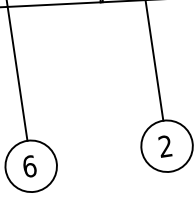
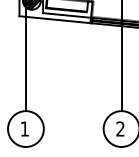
text: (29, 165) -> (24, 128), 6 -> 1

